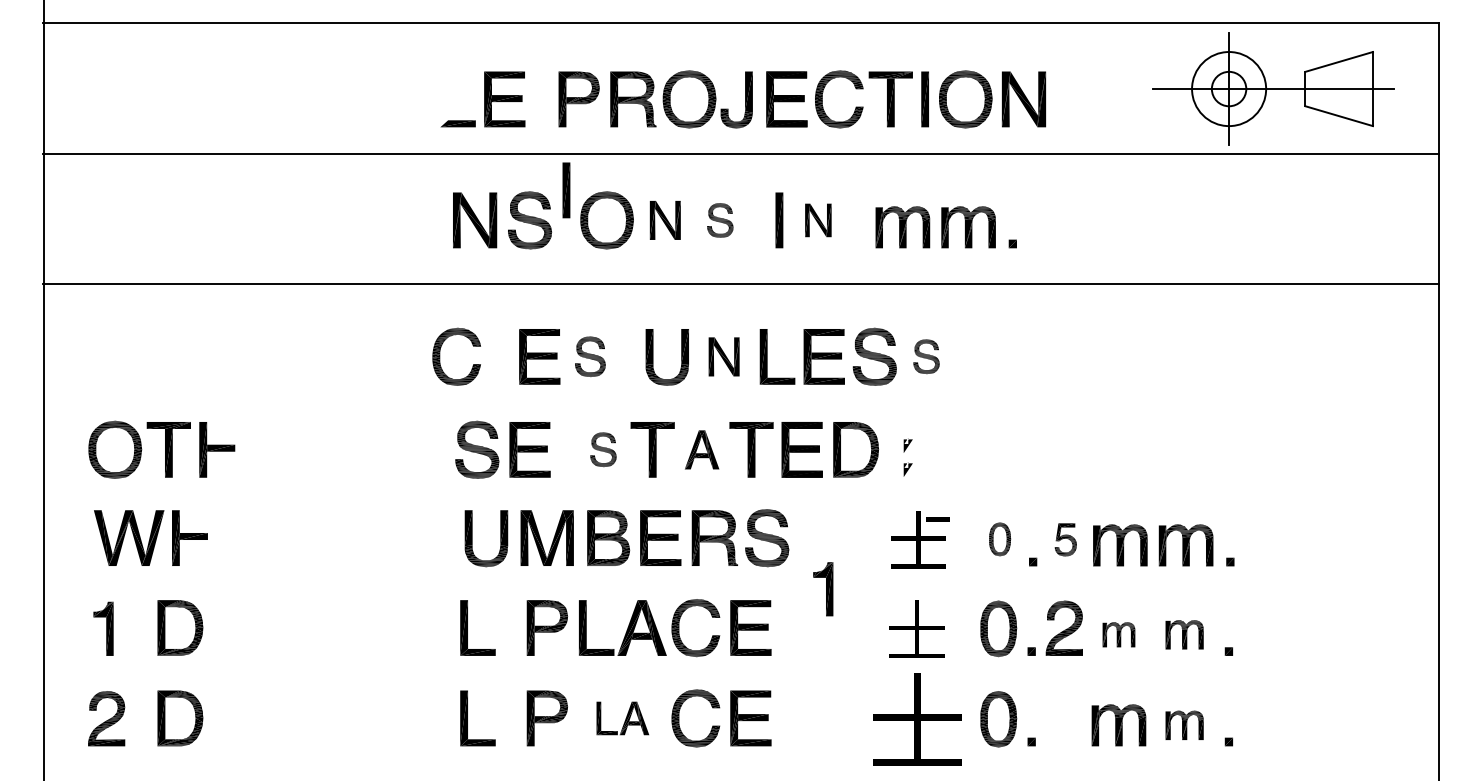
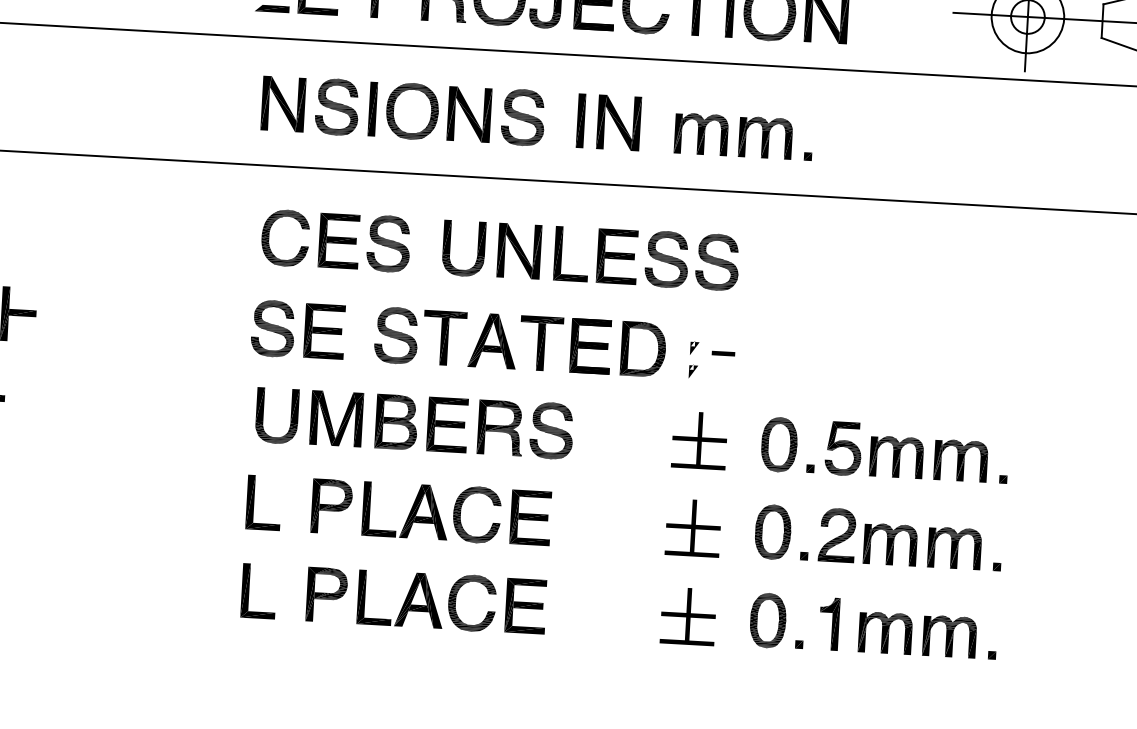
part: (566, 190) -> (372, 109), moved
part: (665, 220) -> (469, 114), size x1.43
part: (720, 220) -> (523, 117), size x1.67
part: (818, 220) -> (619, 123), size x1.67
part: (440, 356) -> (269, 236), moved
part: (590, 356) -> (388, 243), size x1.43
part: (724, 356) -> (519, 250), size x1.43
part: (926, 356) -> (717, 261), size x1.67
part: (603, 449) -> (396, 335), size x1.67
part: (701, 449) -> (492, 340), size x1.43
line: (937, 519) -> (723, 353), moved
part: (999, 539) -> (778, 444), size x1.67
part: (1065, 539) -> (843, 448), size x1.67
part: (823, 589) -> (829, 624), moved
part: (1118, 634) -> (889, 544), size x1.67
part: (1184, 634) -> (954, 547), size x1.43
part: (622, 718) -> (400, 599), size x1.67
part: (916, 719) -> (687, 616), size x0.62
part: (1184, 725) -> (949, 636), size x1.43

